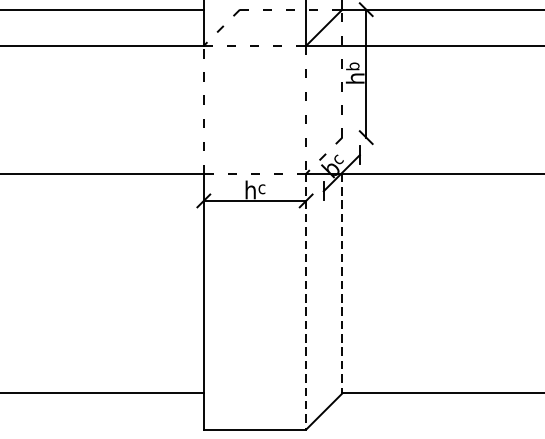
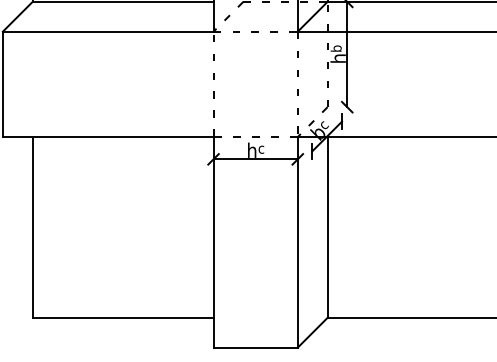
line: (342, 283) -> (327, 227), dashed -> solid
line: (305, 301) -> (297, 242), dashed -> solid

